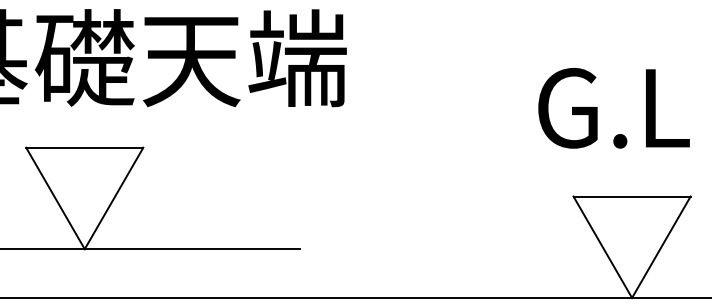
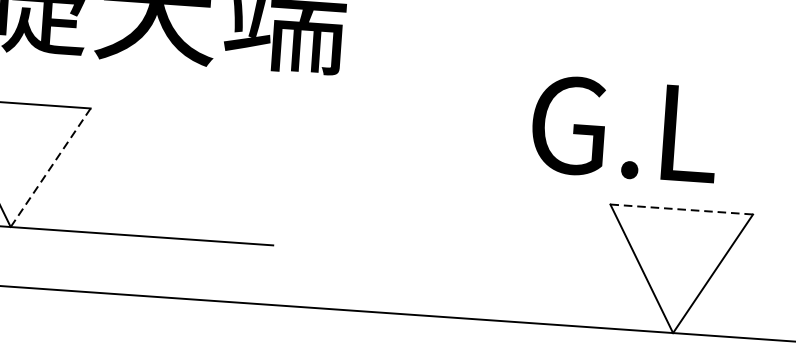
text: (613, 108) -> (624, 129), moved
line: (632, 196) -> (682, 209), solid -> dashed
line: (114, 198) -> (51, 167), solid -> dashed

